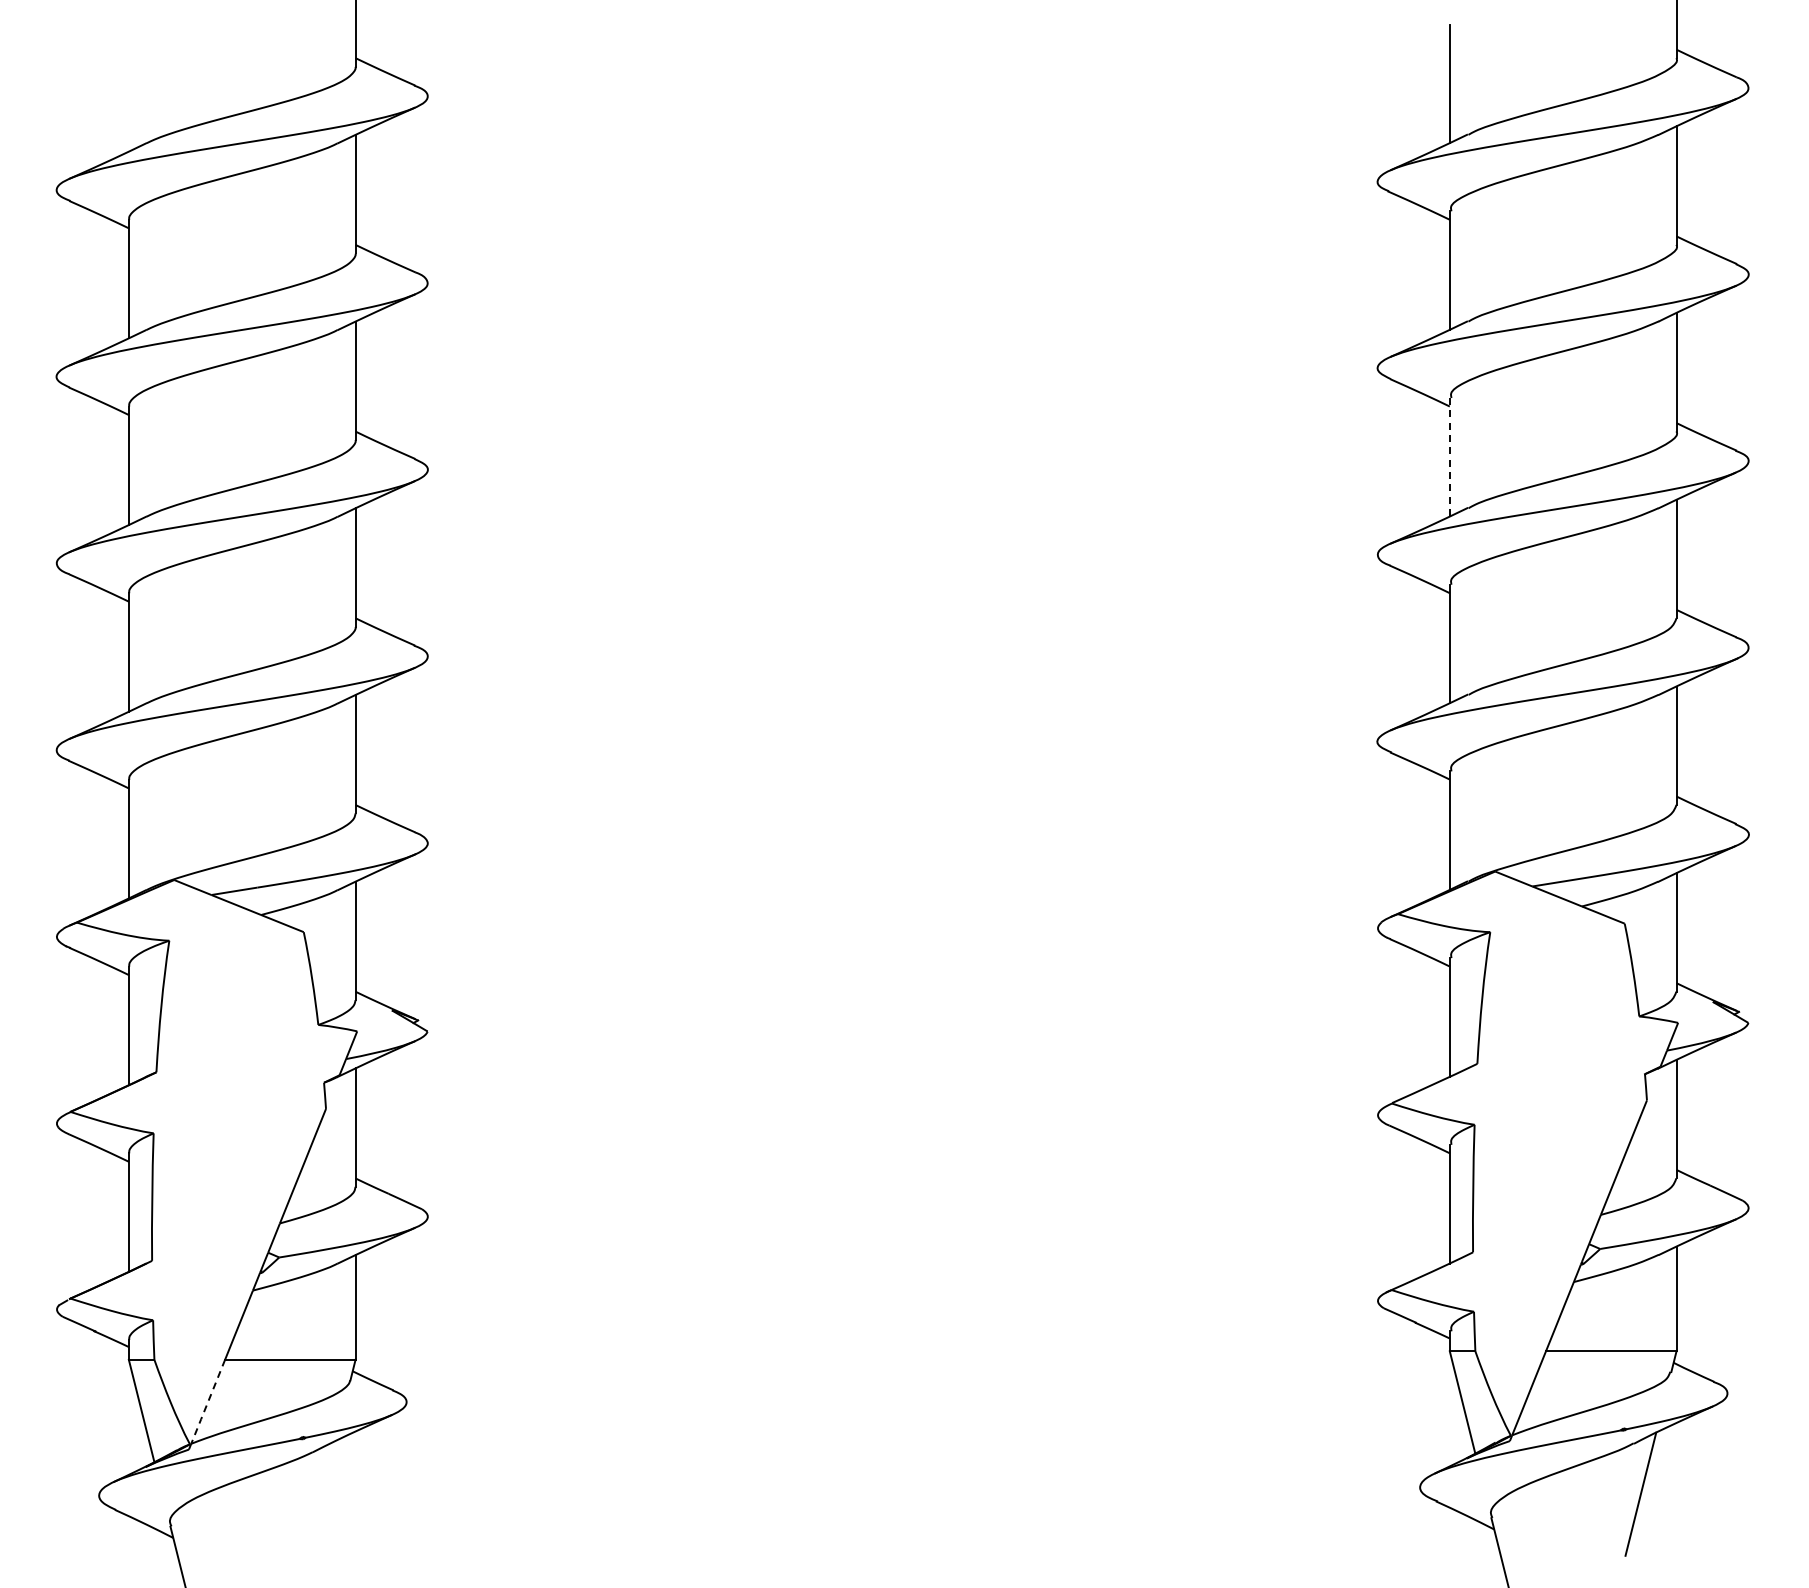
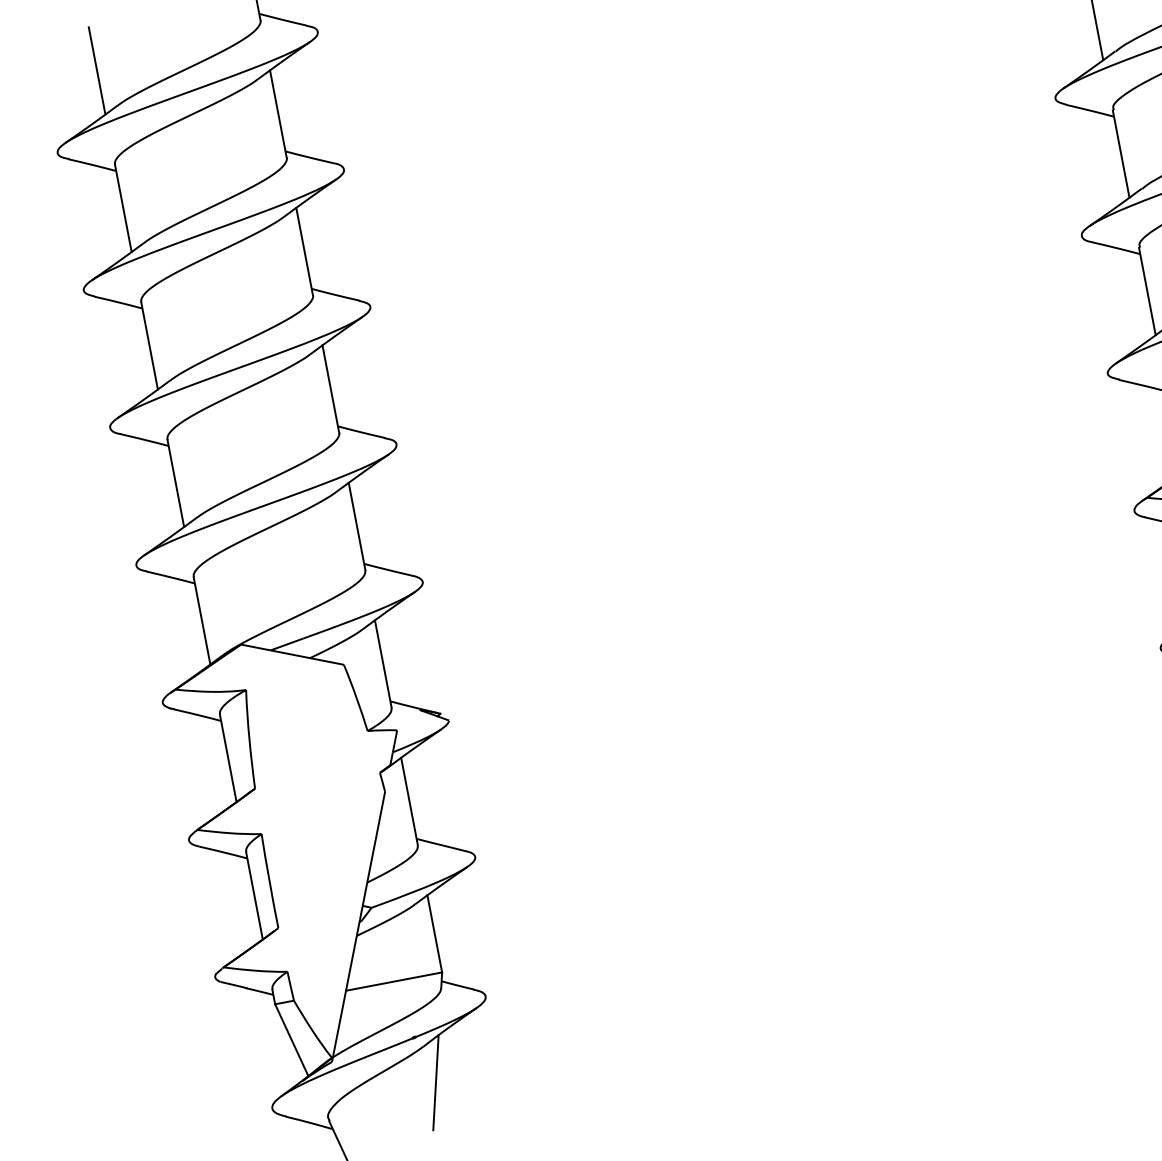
line: (128, 92) -> (96, 71), added
line: (1449, 457) -> (1120, 154), dashed -> solid
line: (208, 1402) -> (339, 1024), dashed -> solid
line: (319, 1502) -> (435, 1082), added

